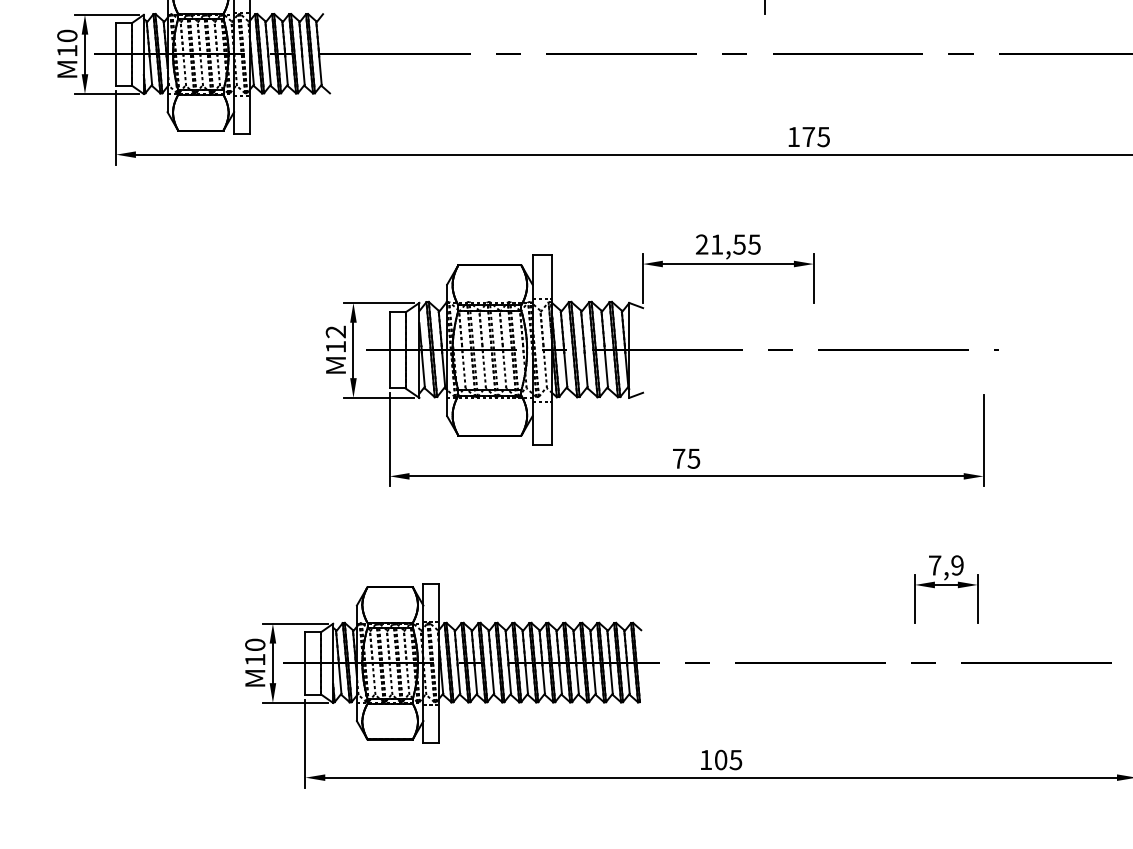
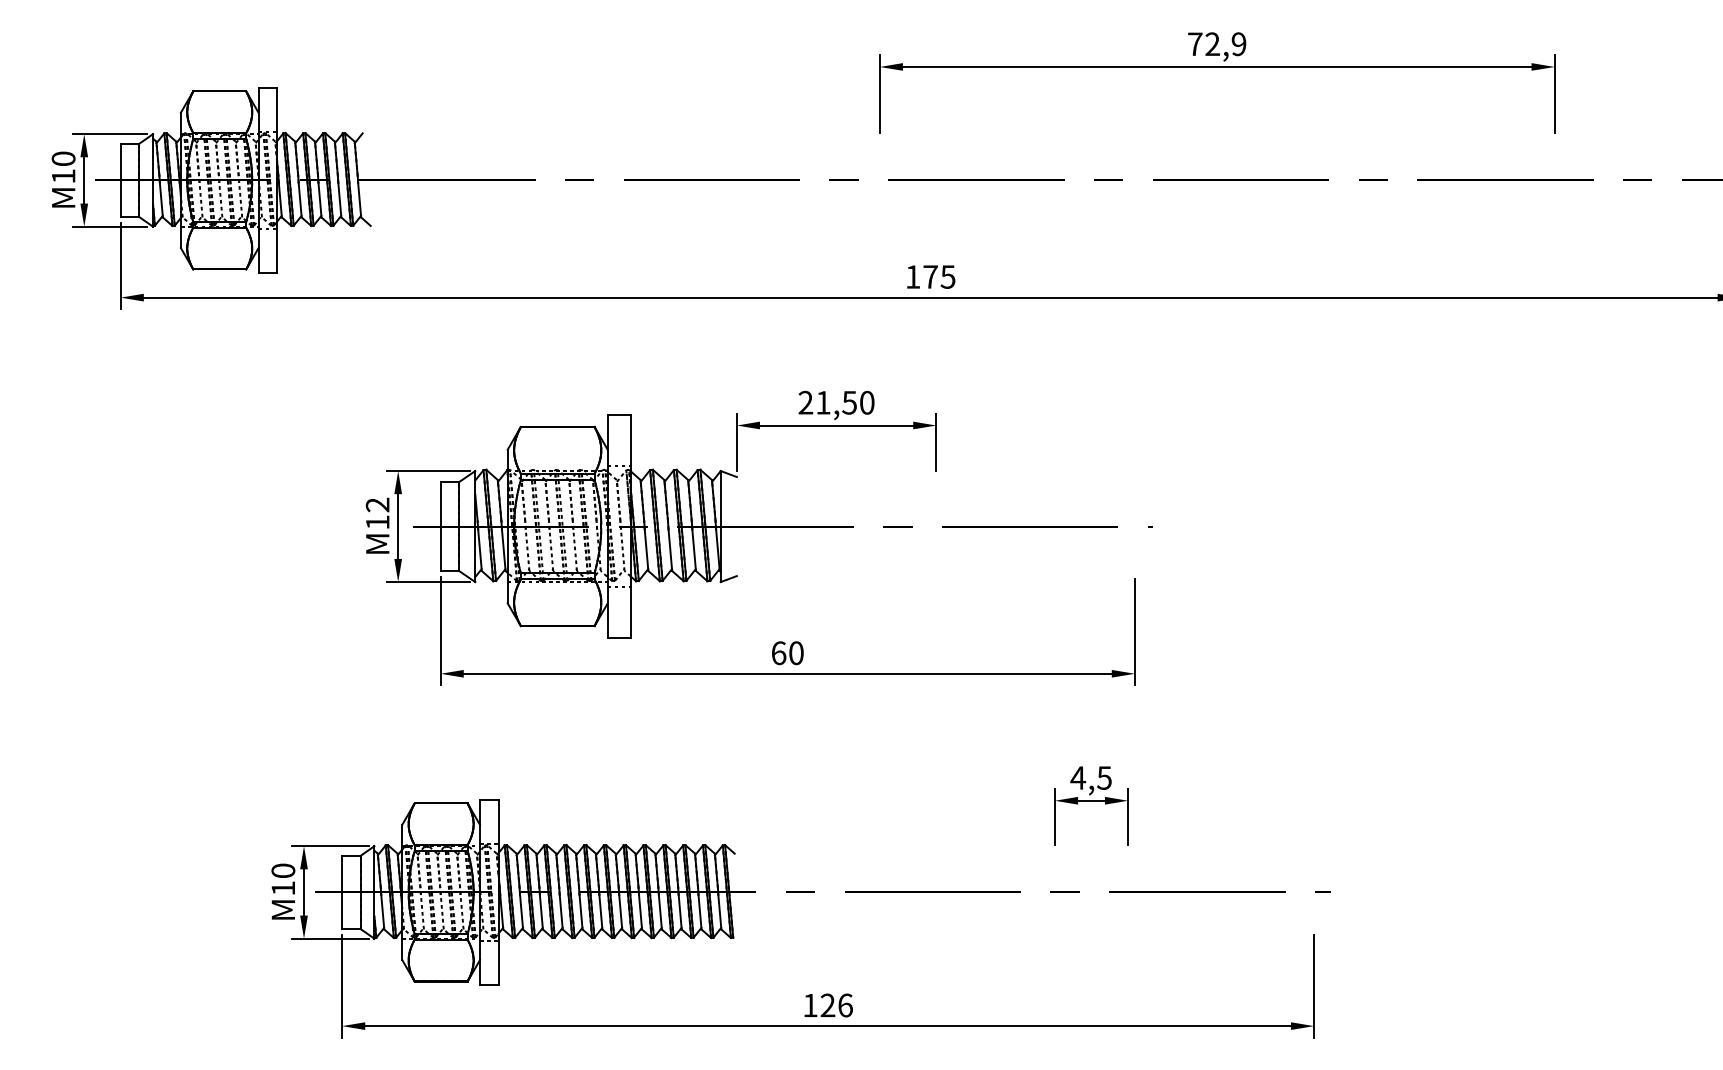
text: (753, 244) -> (866, 402), 21,55 -> 21,50
text: (686, 459) -> (787, 653), 75 -> 60
text: (945, 565) -> (1090, 777), 7,9 -> 4,5
text: (728, 760) -> (836, 1005), 105 -> 126

